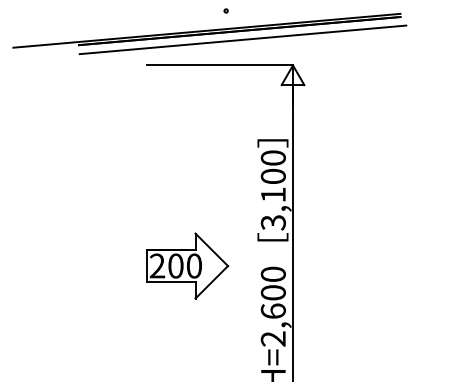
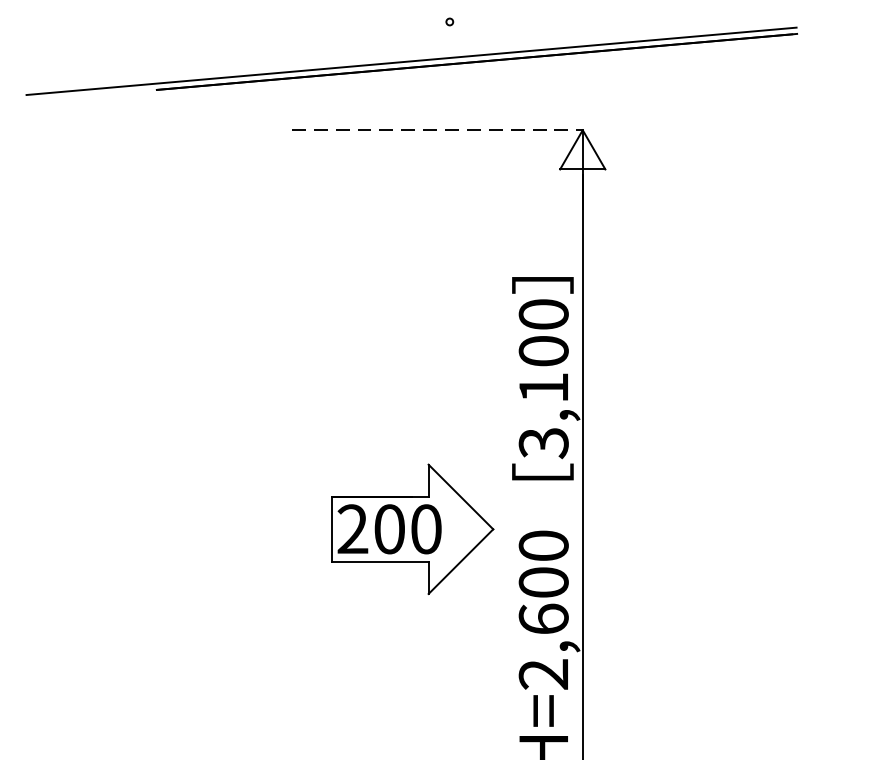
line: (242, 39) -> (482, 78), removed
line: (220, 65) -> (438, 130), solid -> dashed
part: (187, 265) -> (412, 528), moved

